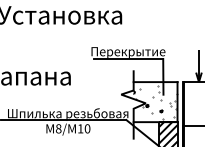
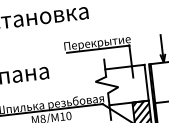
hatch: (154, 102) -> (126, 85), removed

